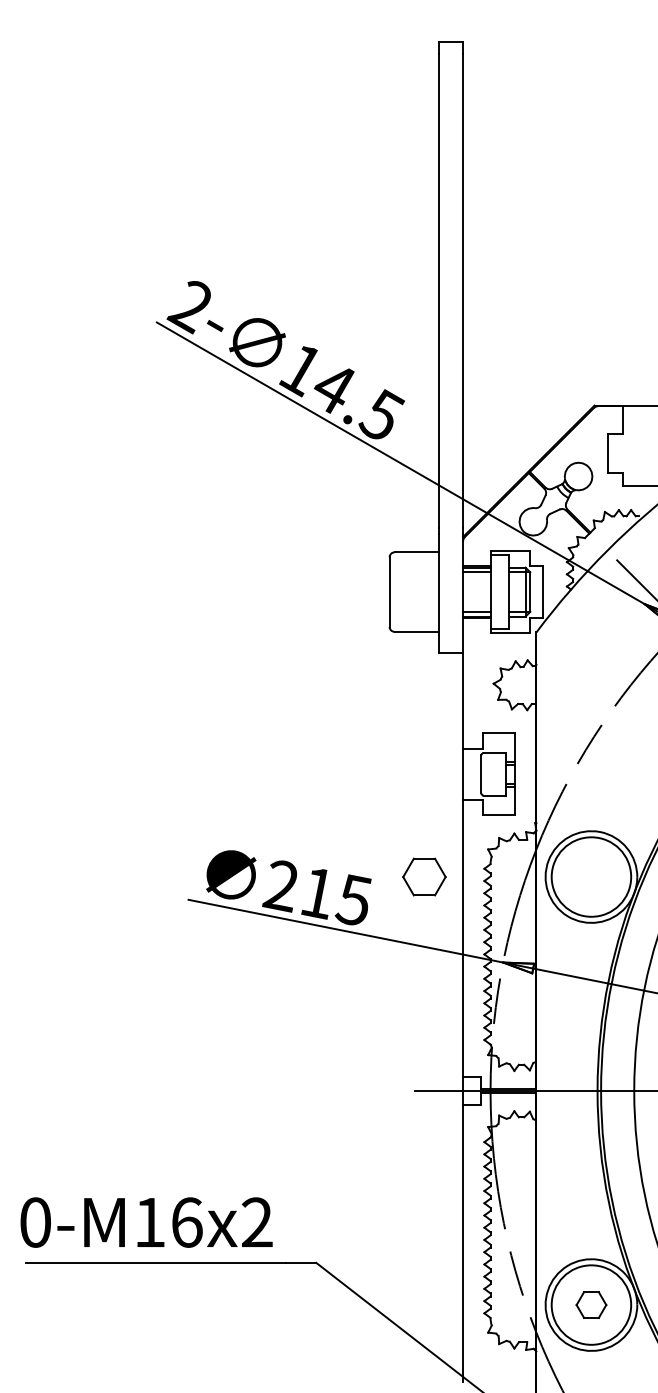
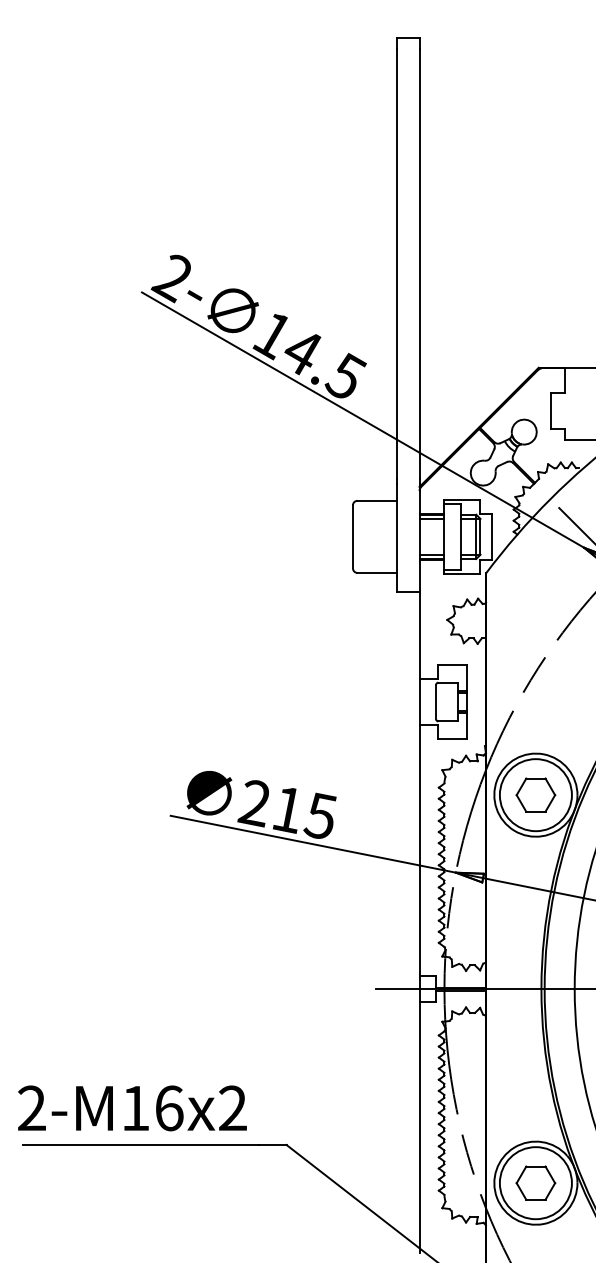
part: (424, 876) -> (535, 794), moved
text: (35, 1222) -> (31, 1108), 0-M16x2 -> 2-M16x2
part: (591, 1304) -> (535, 1182), size x1.43

